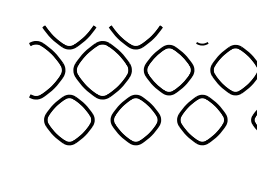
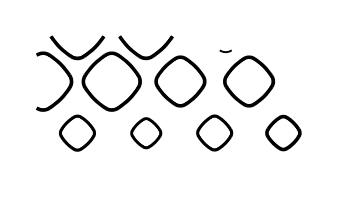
curve: (202, 43) -> (225, 51), moved
part: (202, 119) -> (214, 132), size x0.7
part: (69, 120) -> (77, 133), size x0.7
part: (136, 120) -> (146, 133), size x0.6

